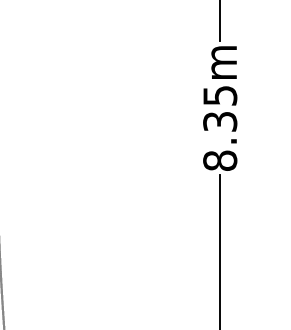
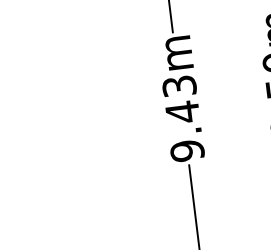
text: (220, 128) -> (183, 118), 8.35m -> 9.43m

